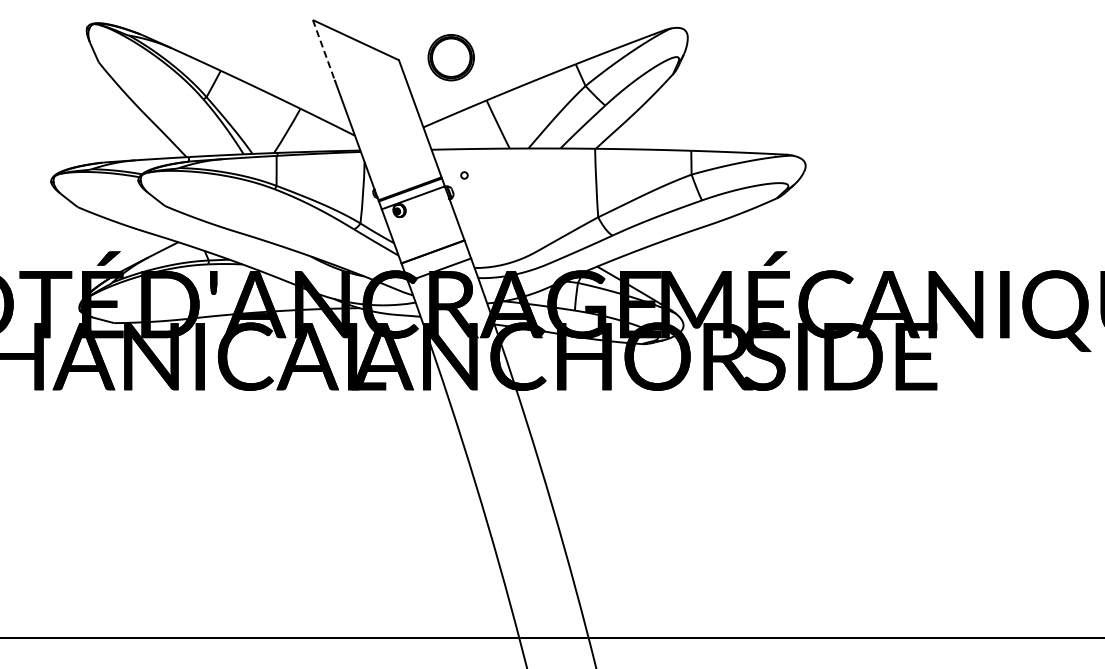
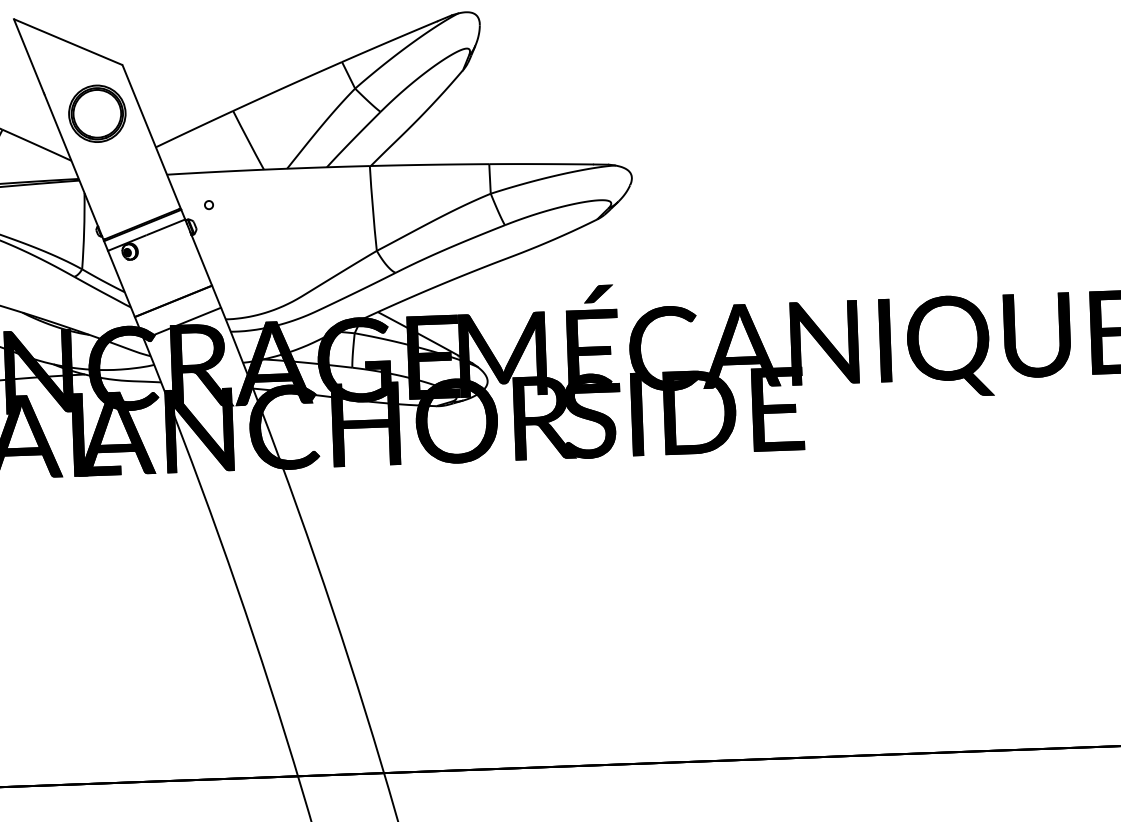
line: (323, 49) -> (28, 55), dashed -> solid
part: (450, 57) -> (96, 113), moved

